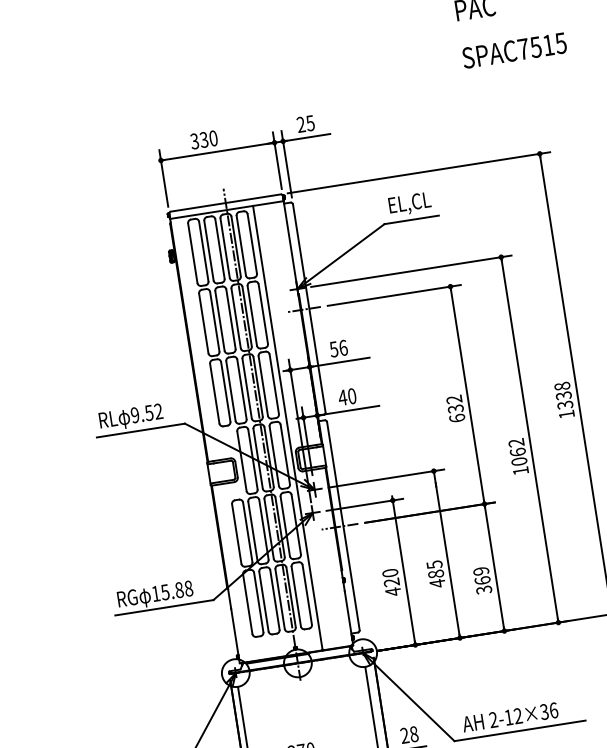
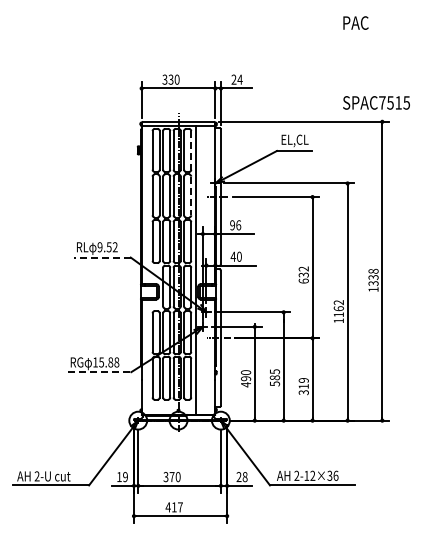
text: (514, 49) -> (376, 102), moved
text: (309, 123) -> (239, 79), 25 -> 24
line: (252, 244) -> (191, 150), solid -> dashed
line: (263, 314) -> (191, 196), solid -> dashed
text: (333, 349) -> (232, 225), 56 -> 96
line: (141, 430) -> (102, 257), solid -> dashed
text: (518, 461) -> (338, 314), 1062 -> 1162
text: (482, 580) -> (303, 386), 369 -> 319
text: (392, 582) -> (246, 378), 420 -> 490
text: (438, 582) -> (275, 383), 485 -> 585
line: (164, 608) -> (99, 372), solid -> dashed

